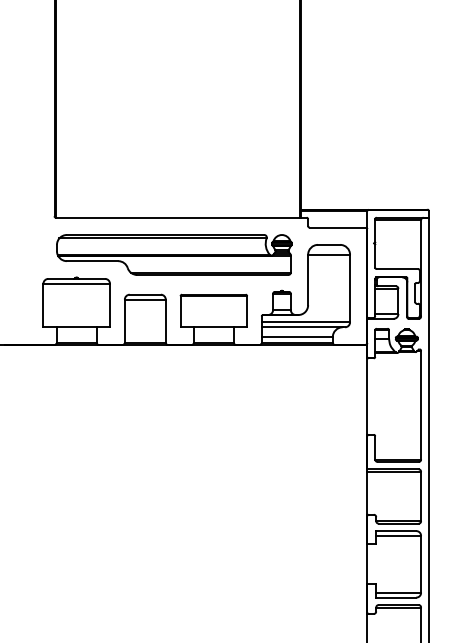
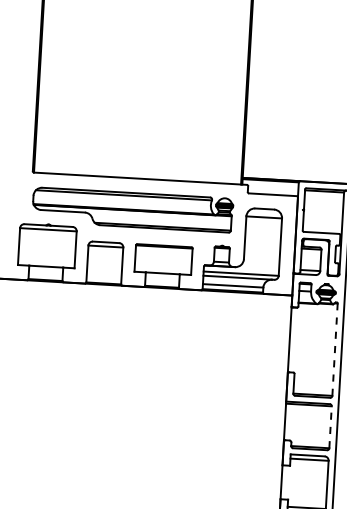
line: (421, 404) -> (335, 349), solid -> dashed
line: (421, 496) -> (330, 427), solid -> dashed

